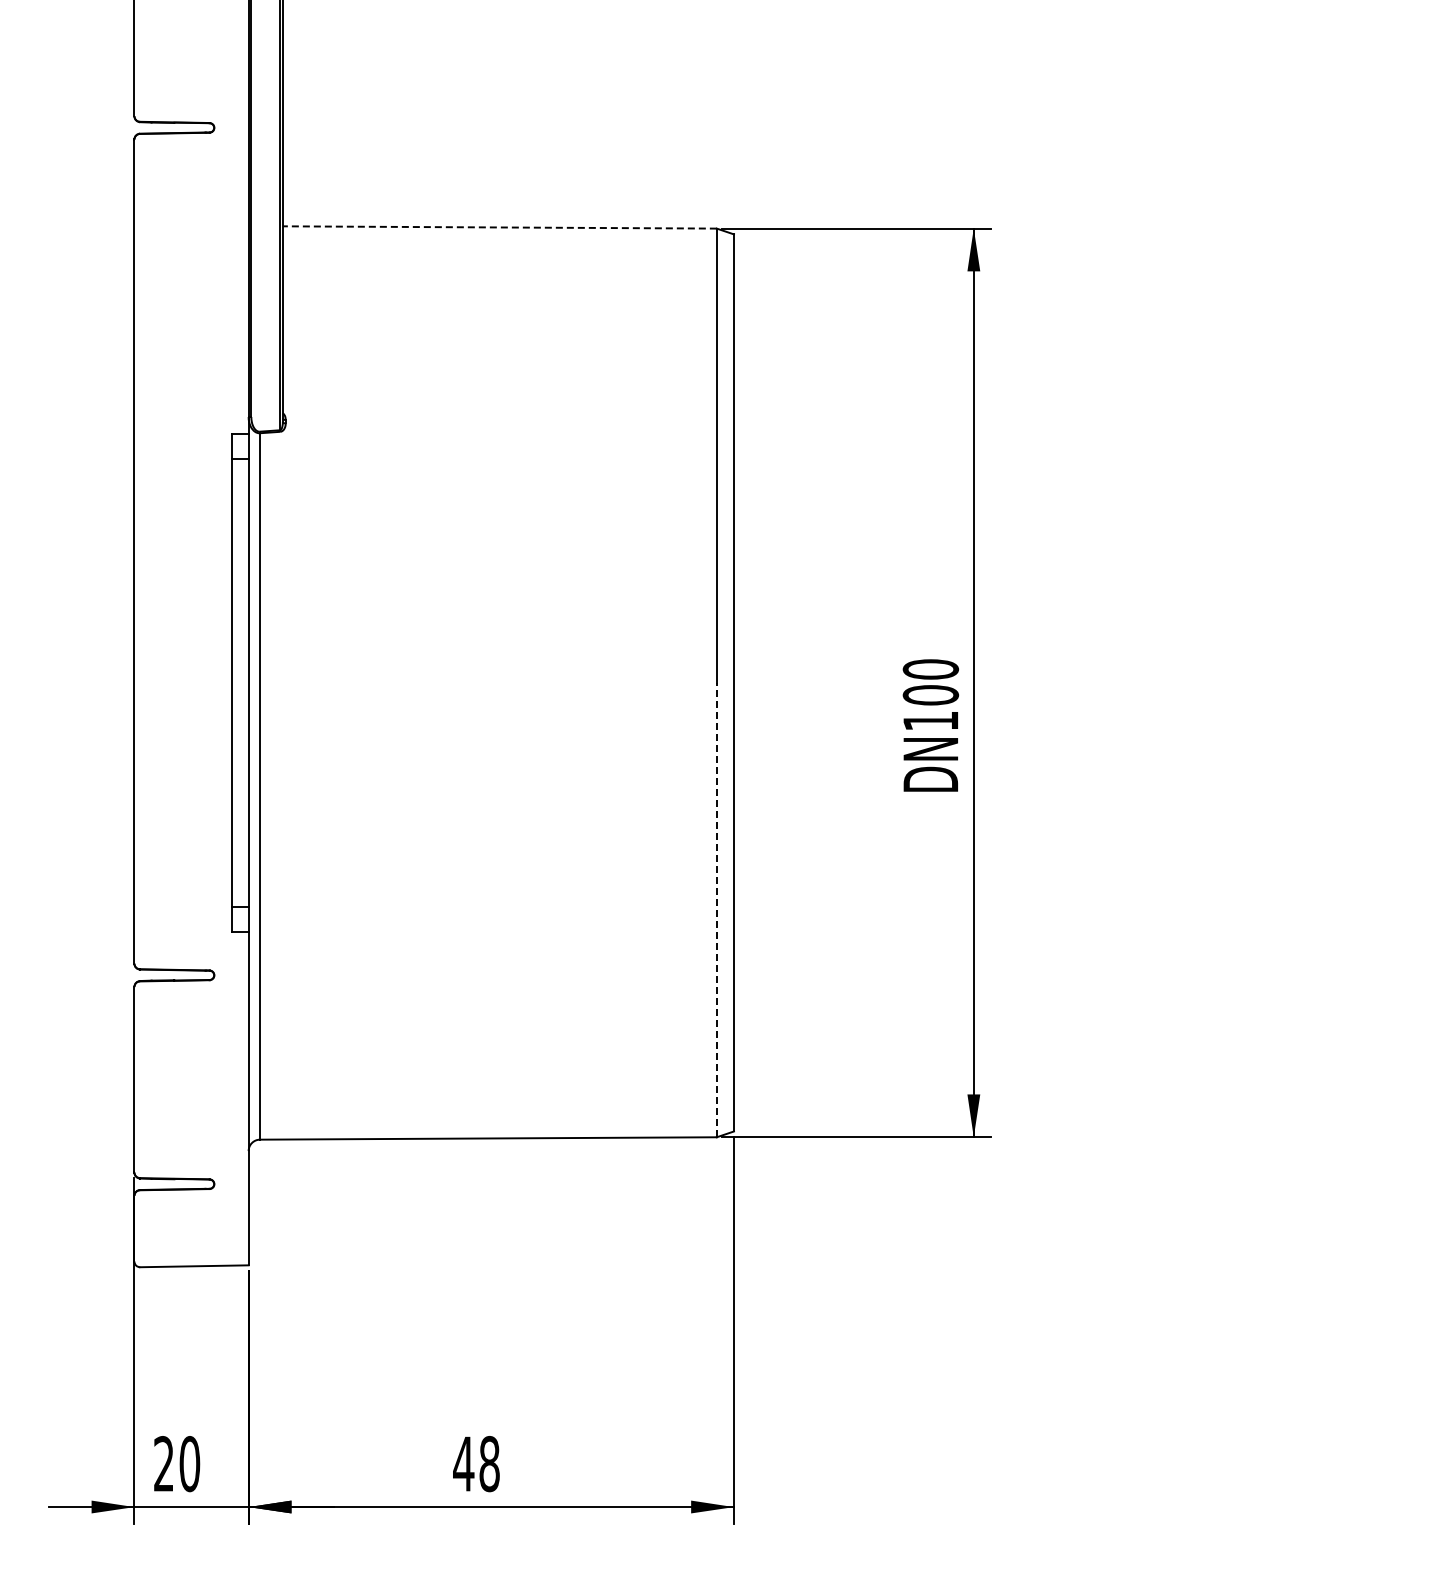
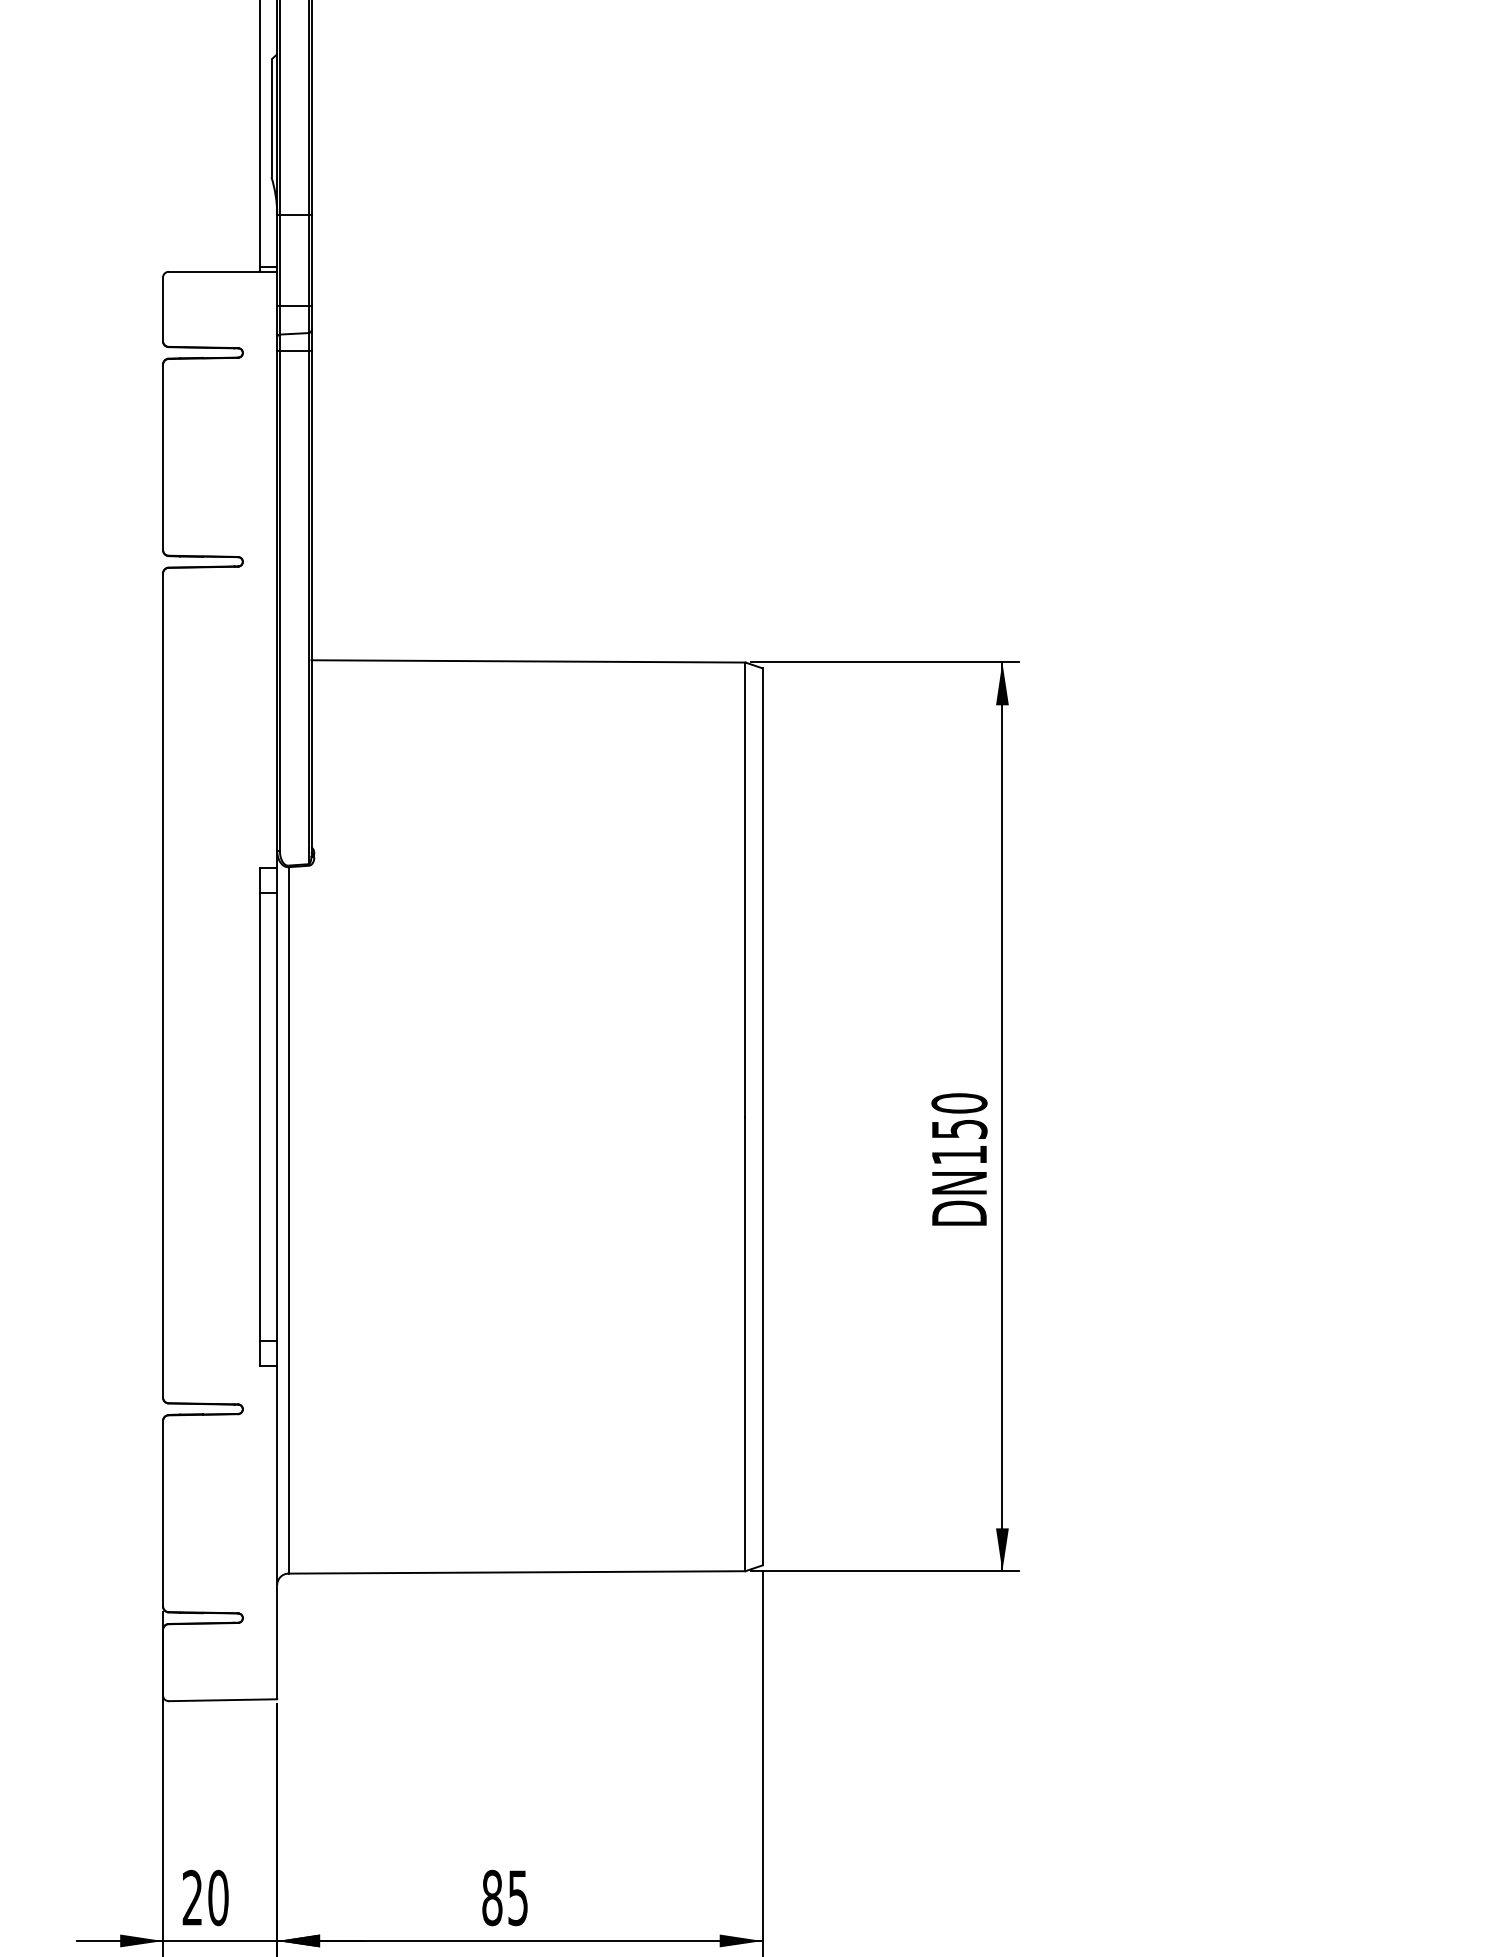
line: (499, 227) -> (528, 661), dashed -> solid
text: (930, 695) -> (959, 1129), DN100 -> DN150
line: (716, 909) -> (745, 1343), dashed -> solid
text: (475, 1463) -> (504, 1897), 48 -> 85

